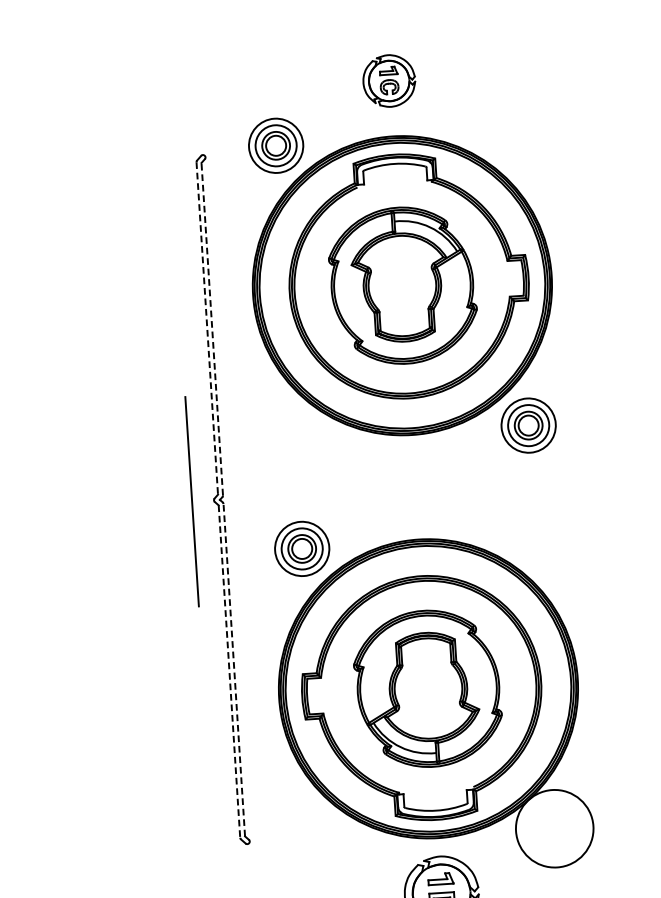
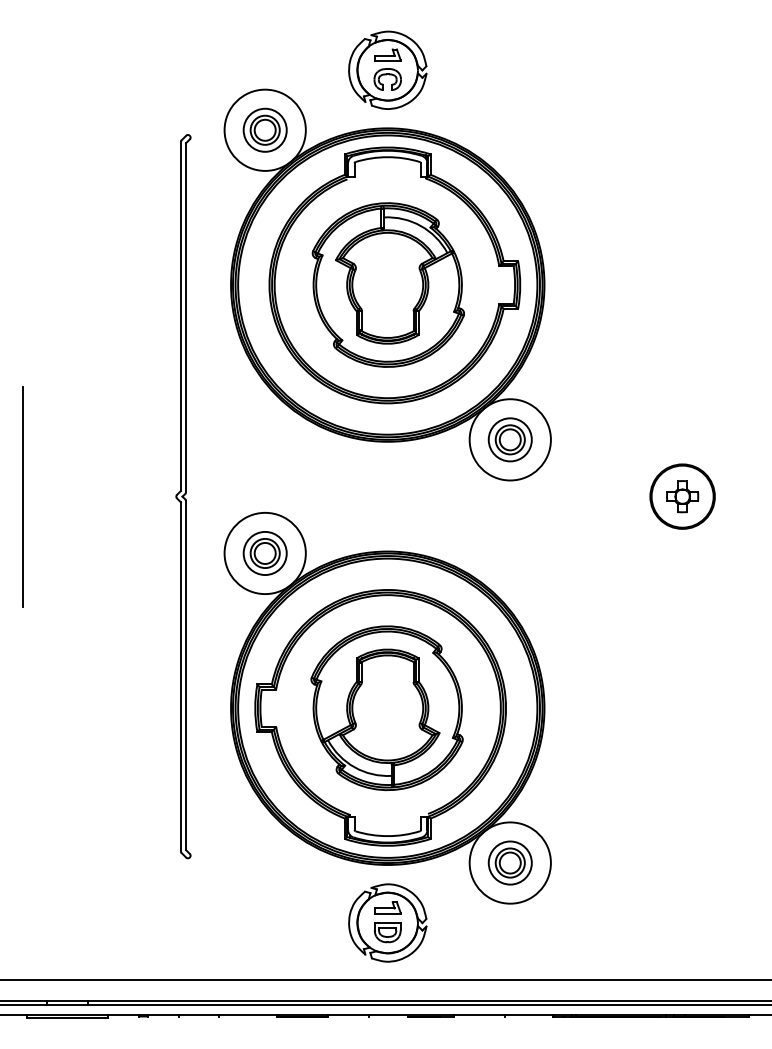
part: (388, 80) -> (387, 69), size x1.43
circle: (275, 145) -> (264, 129), size x1.43
line: (212, 328) -> (186, 317), dashed -> solid
line: (206, 329) -> (180, 317), dashed -> solid
circle: (527, 425) -> (509, 439), size x1.43
line: (191, 501) -> (22, 496), moved
circle: (301, 549) -> (264, 553), size x1.43
line: (234, 670) -> (186, 675), dashed -> solid
line: (229, 672) -> (180, 677), dashed -> solid
part: (553, 828) -> (509, 862), added

